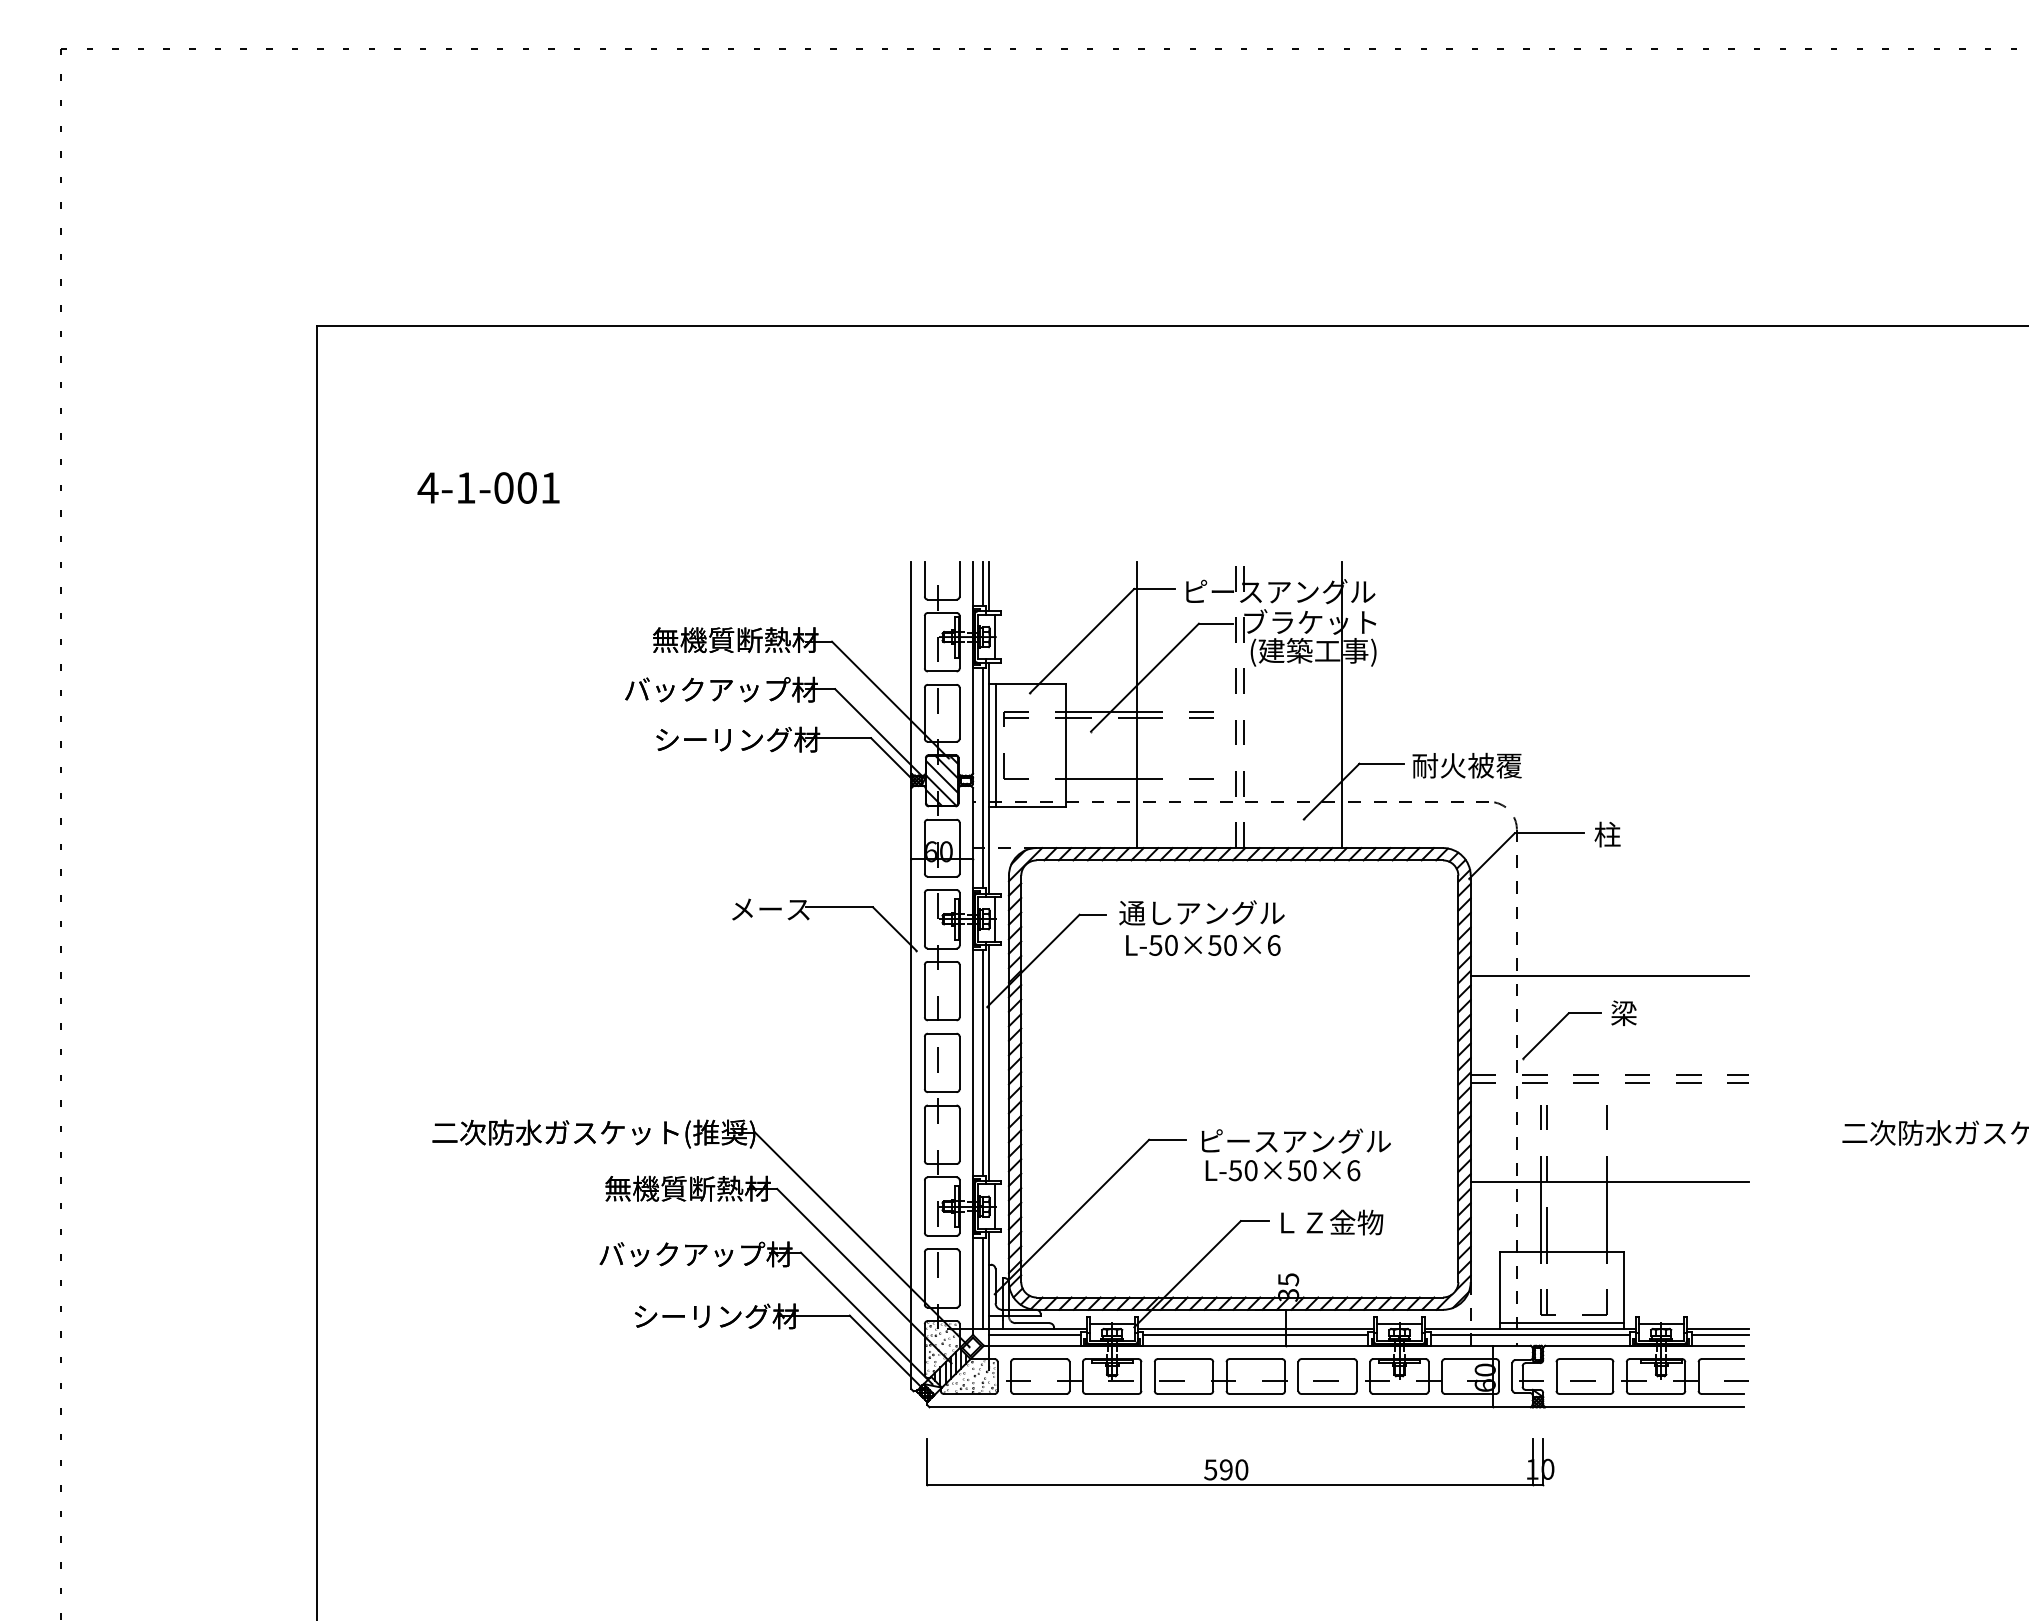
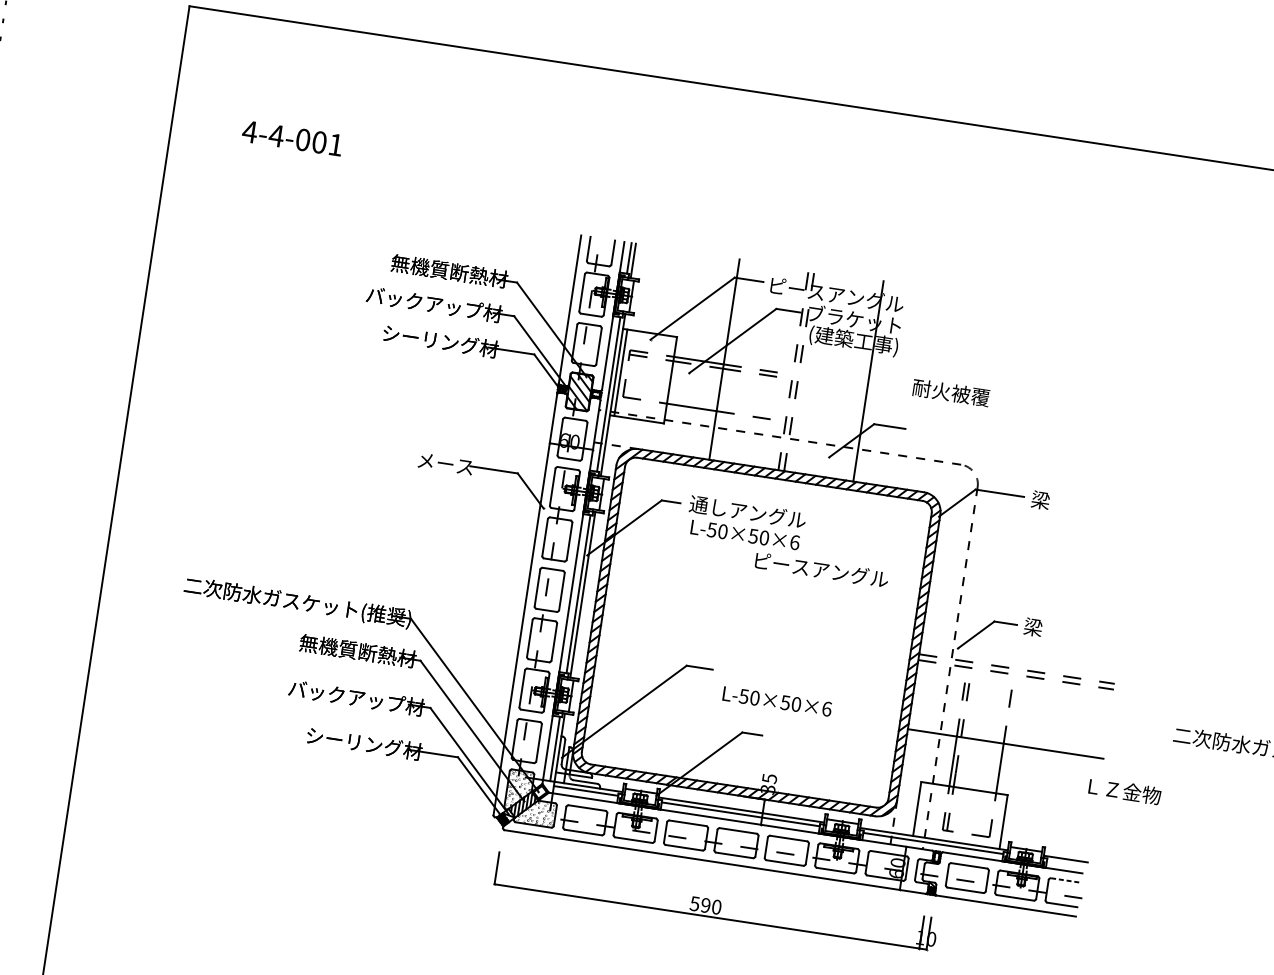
text: (465, 487) -> (276, 135), 4-1-001 -> 4-4-001
text: (1466, 765) -> (950, 392), moved
text: (1607, 834) -> (1040, 500), 柱 -> 梁
line: (1609, 976) -> (1027, 600), removed
text: (1295, 1140) -> (821, 569), moved
text: (1332, 1222) -> (1125, 791), moved
line: (1561, 1323) -> (956, 838), removed
line: (1720, 1335) -> (1066, 863), removed
line: (1723, 1359) -> (1066, 880), solid -> dashed

